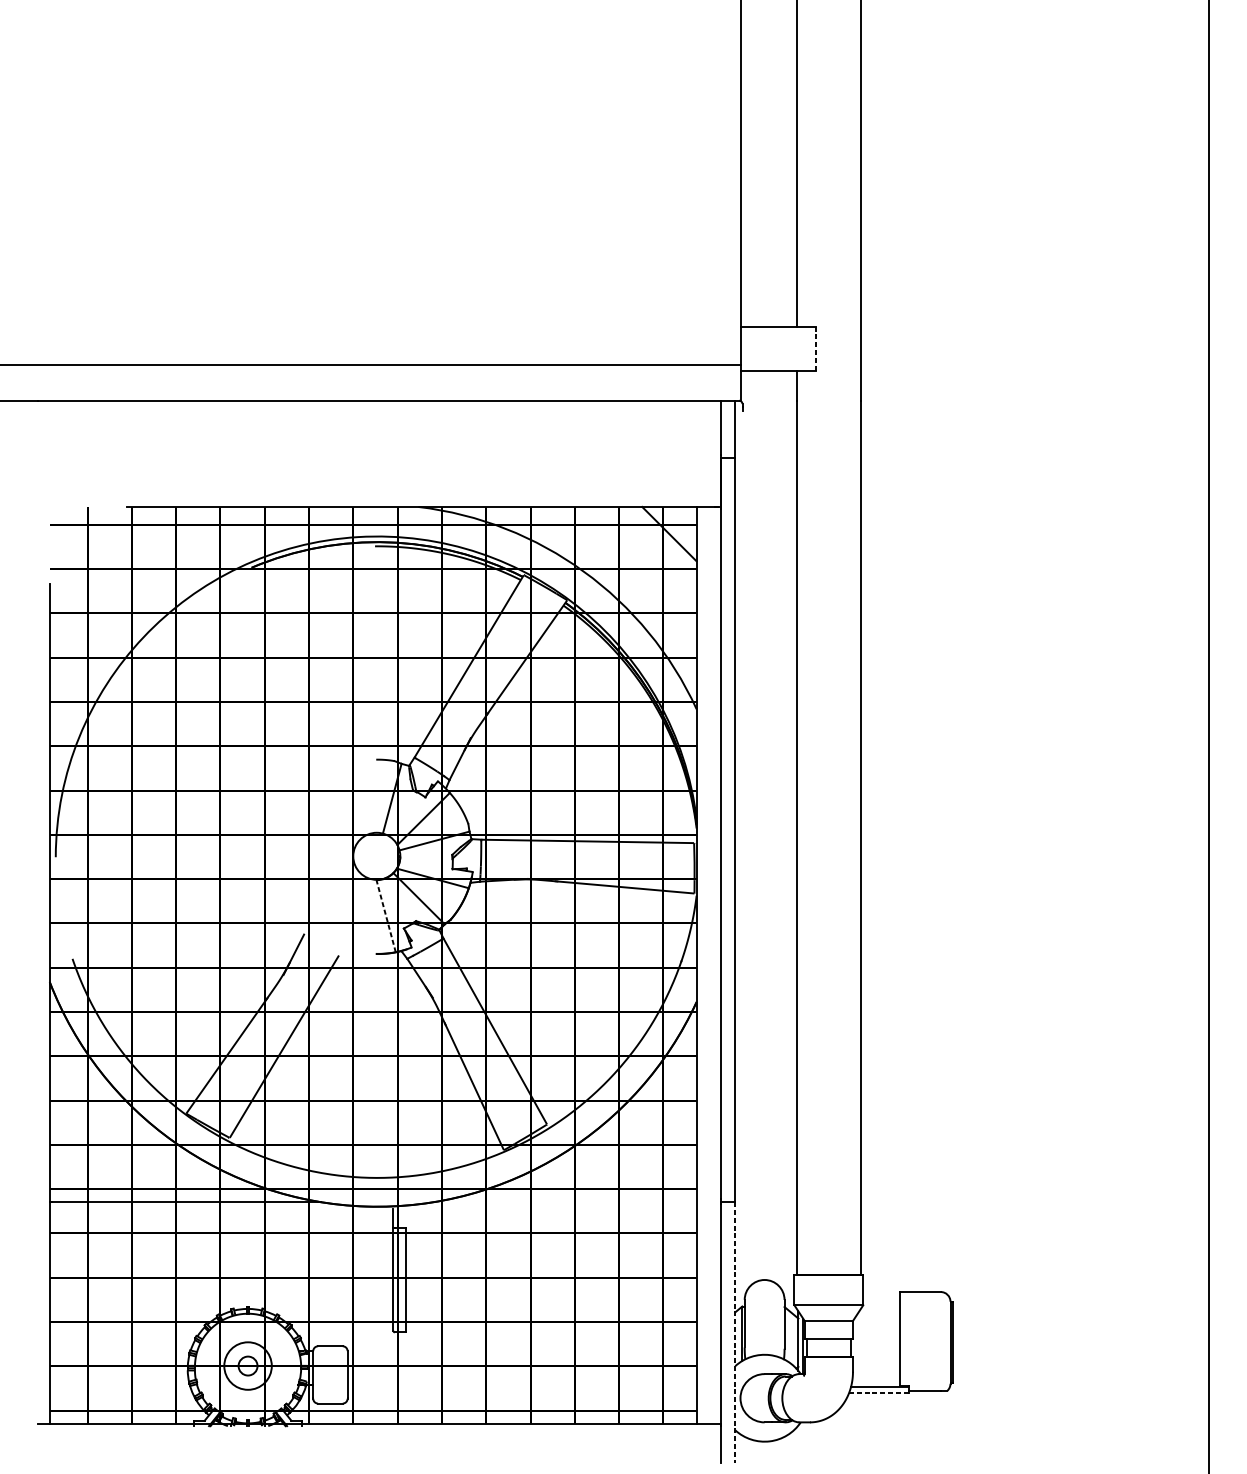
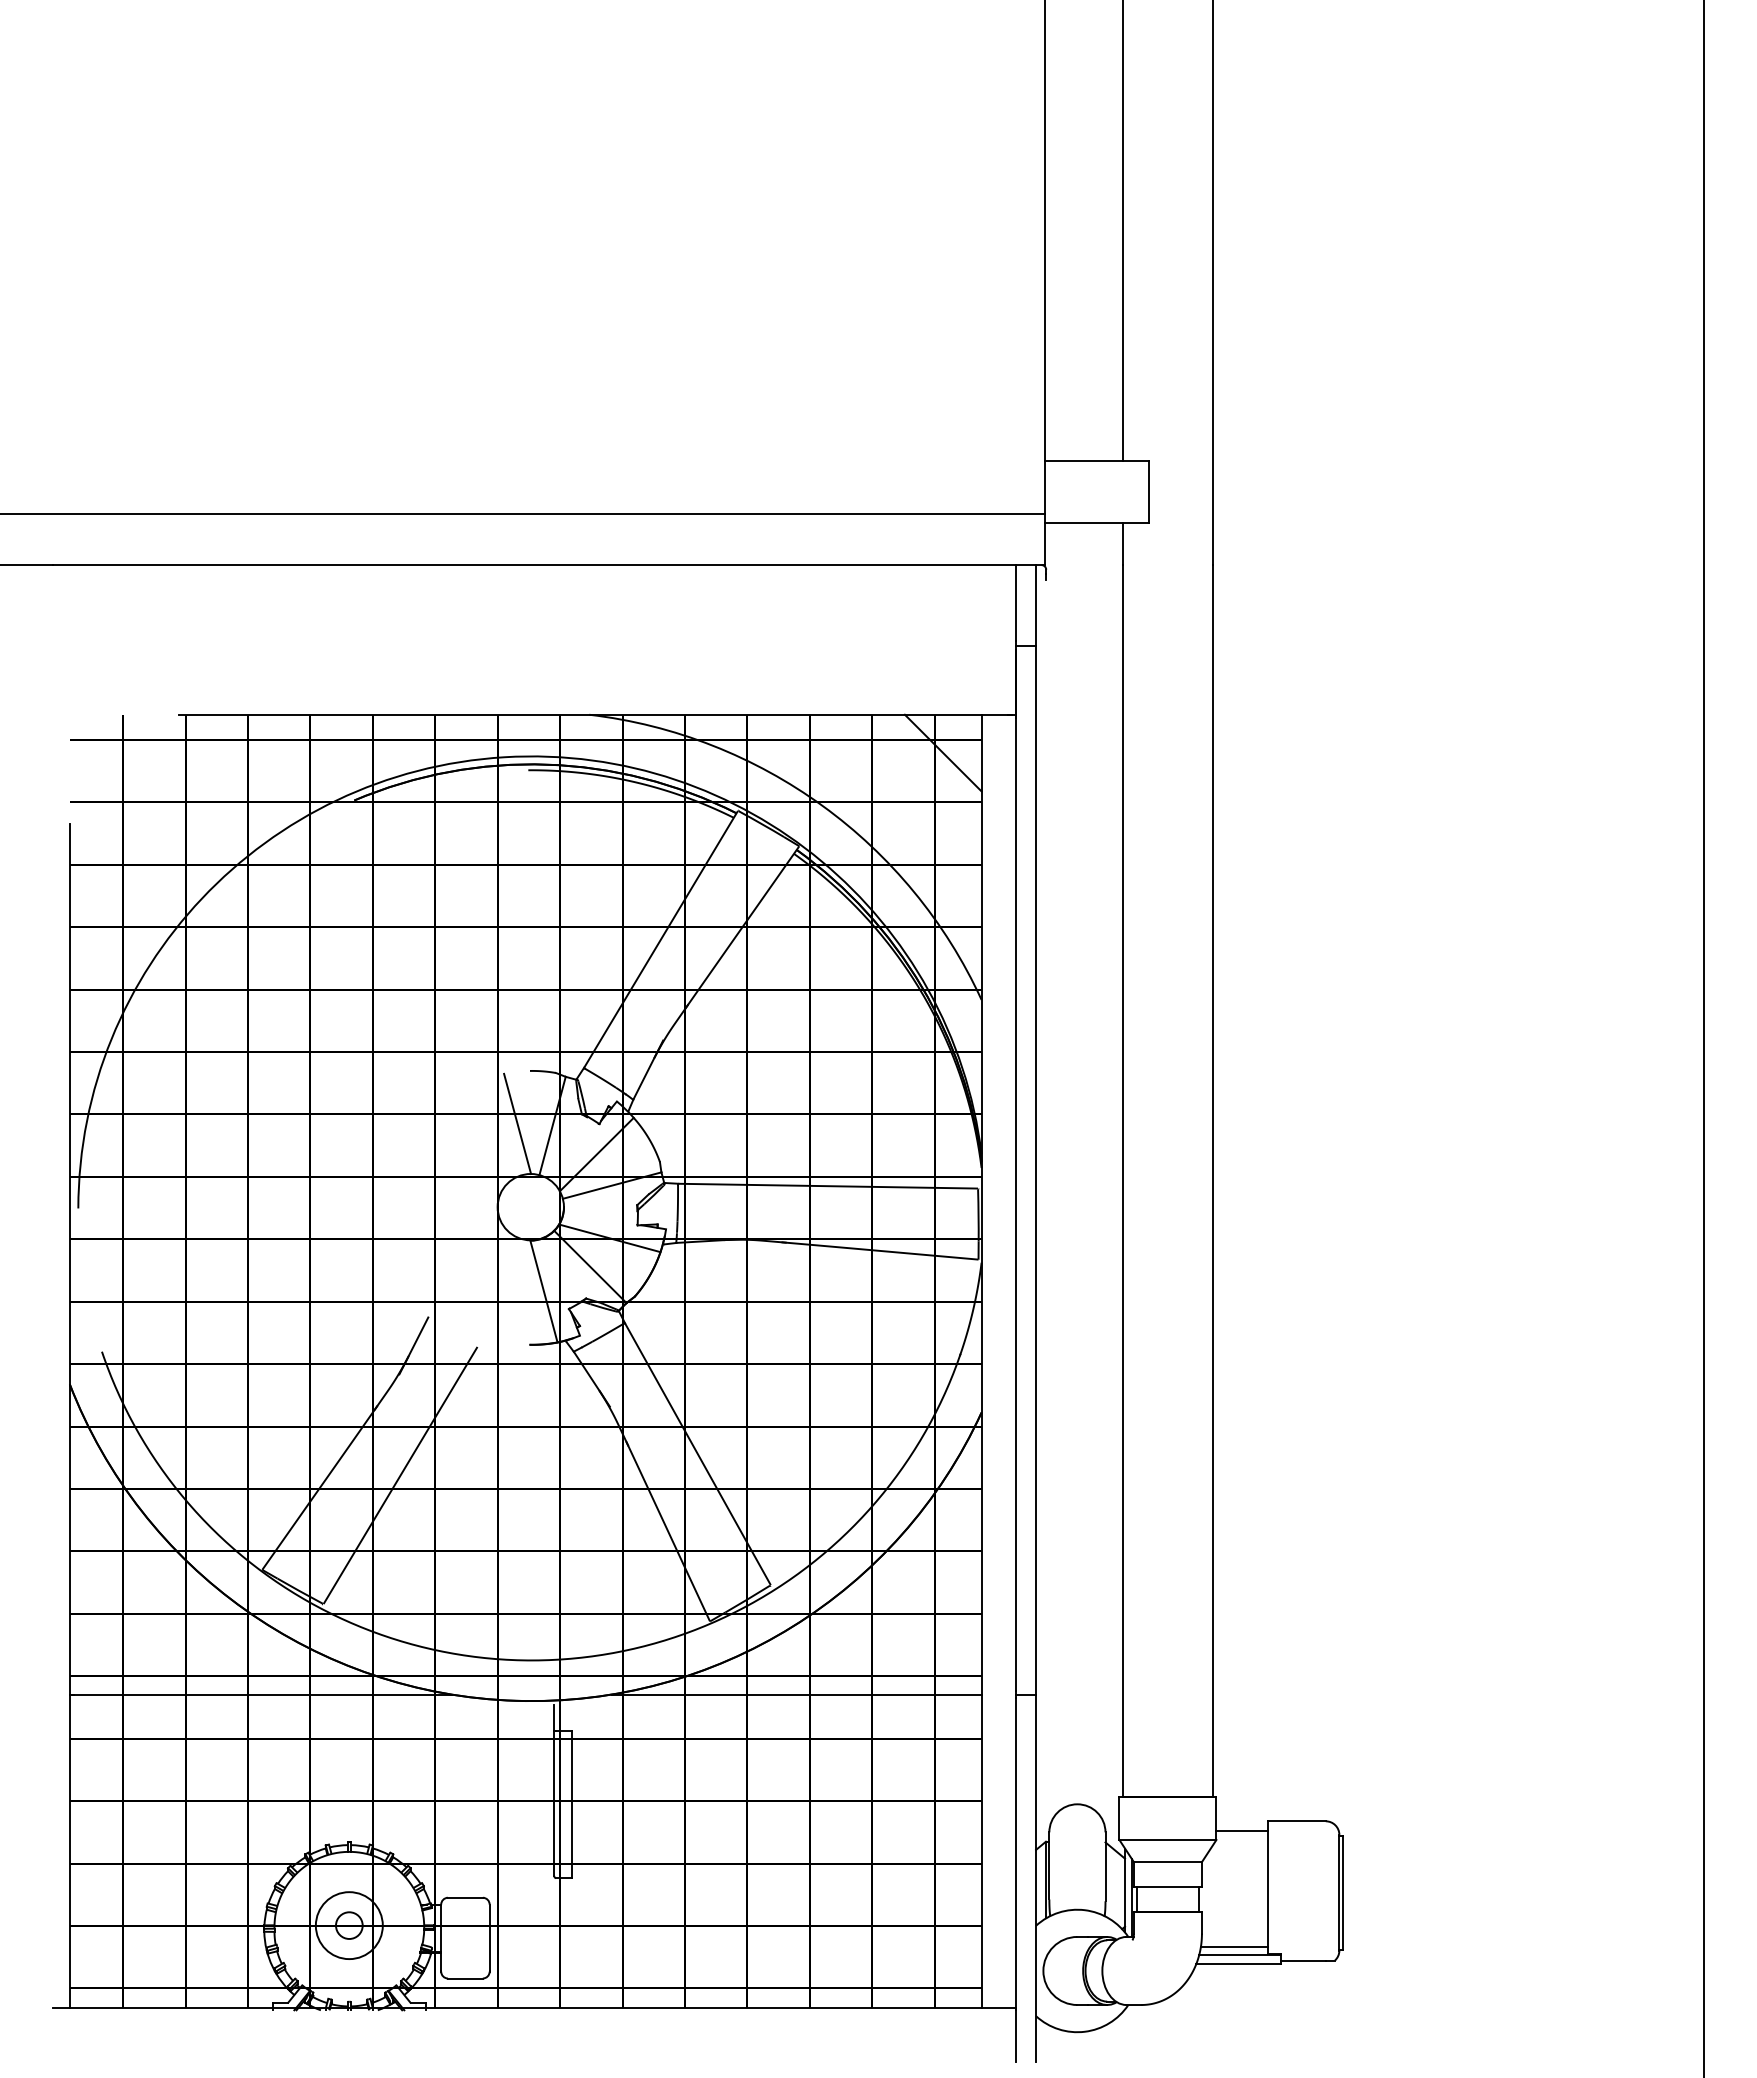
line: (815, 348) -> (1149, 491), dashed -> solid
line: (367, 796) -> (517, 1123), added
line: (385, 916) -> (543, 1291), dashed -> solid
line: (565, 1202) -> (796, 1694), added
line: (881, 1299) -> (1241, 1831), added
line: (735, 1332) -> (1036, 1878), dashed -> solid
line: (875, 1380) -> (1233, 1946), added
line: (878, 1393) -> (1238, 1964), dashed -> solid

